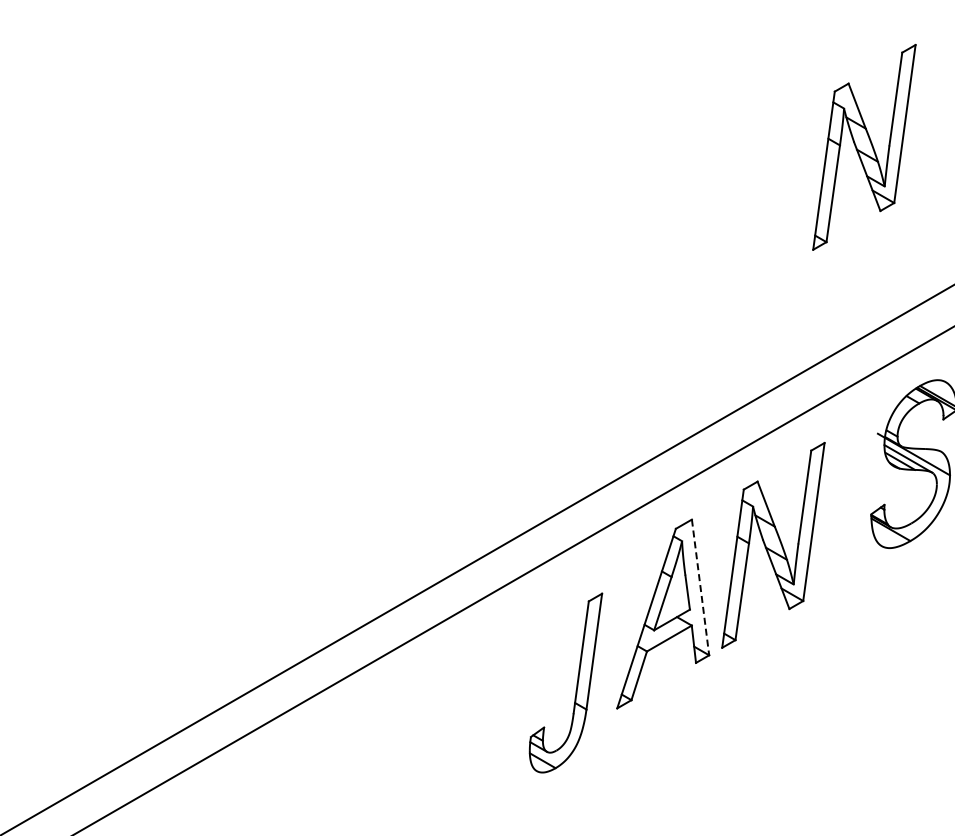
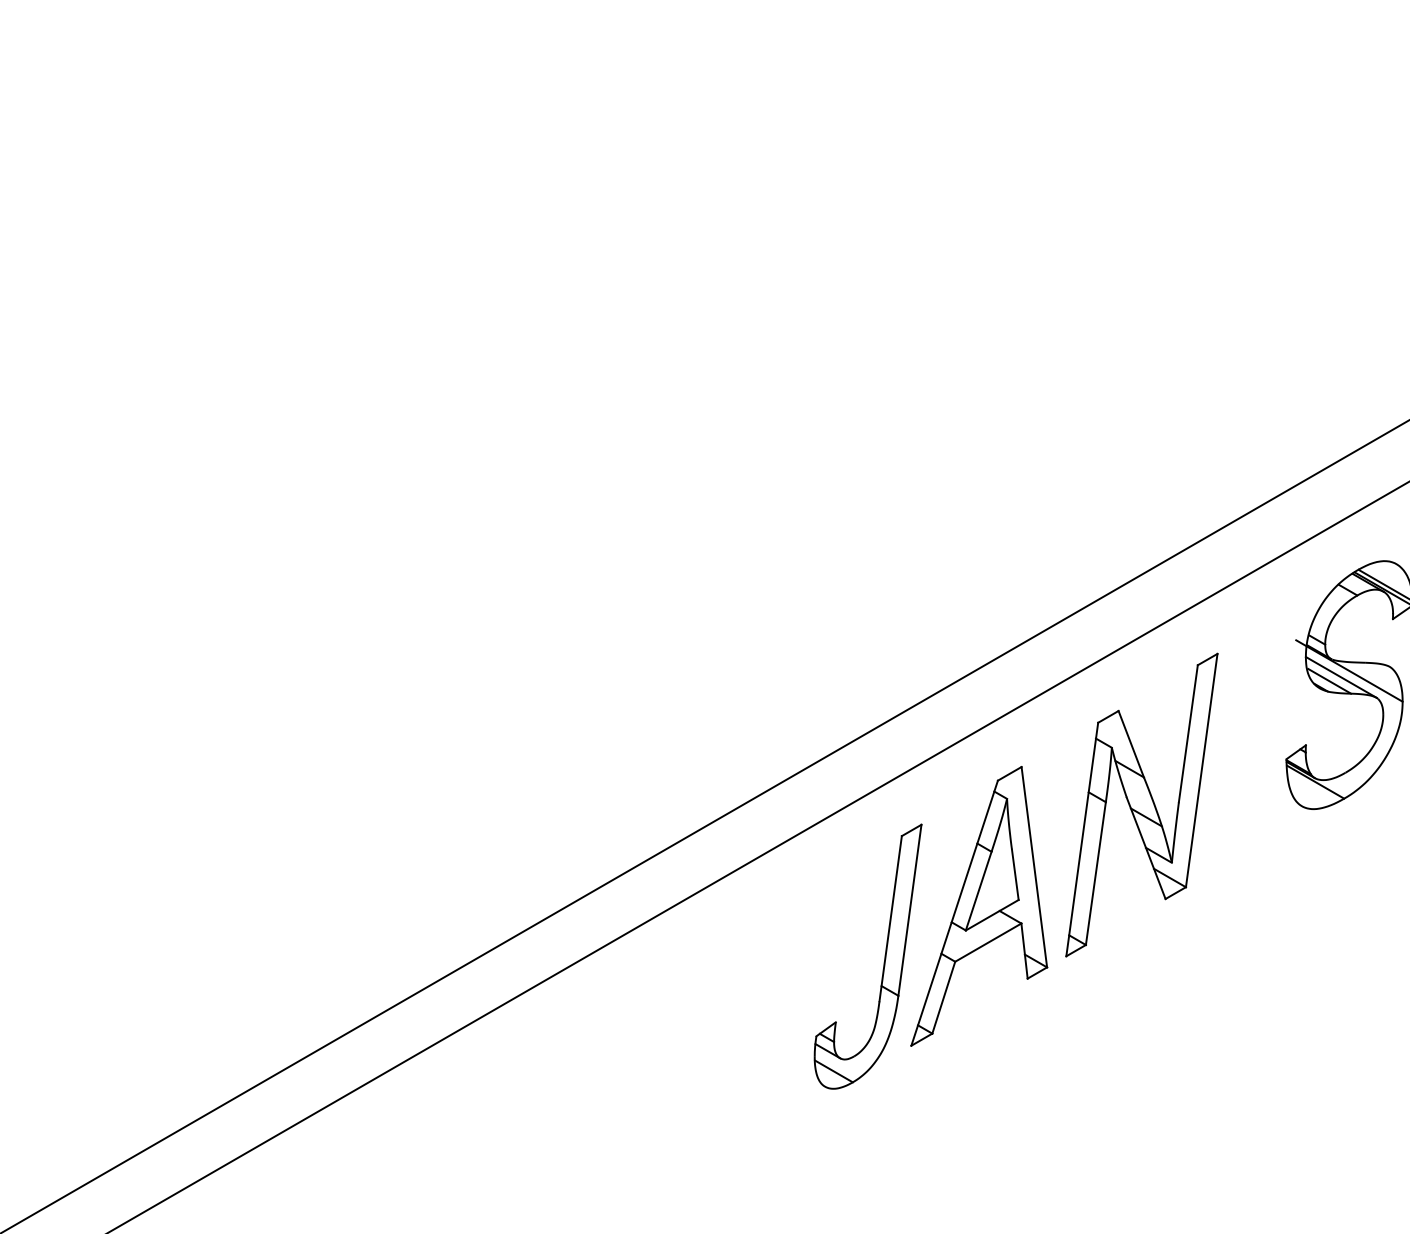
part: (864, 147) -> (1276, 217), removed
line: (700, 587) -> (1034, 867), dashed -> solid
part: (576, 683) -> (883, 957), moved

